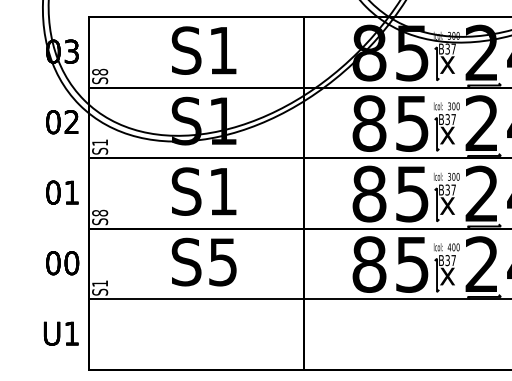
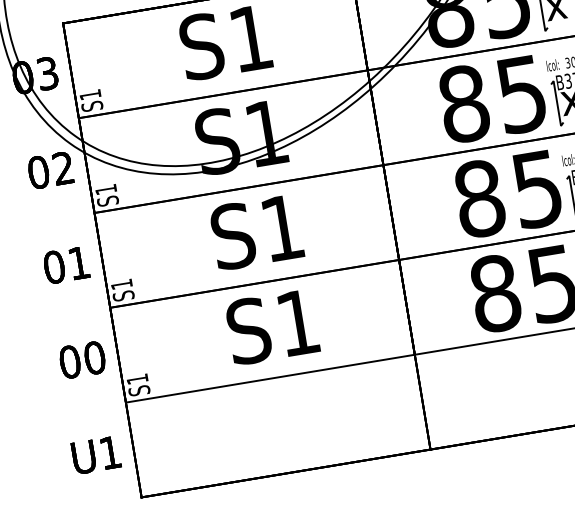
text: (100, 71) -> (90, 93), S8 -> S1
text: (100, 212) -> (122, 283), S8 -> S1
text: (222, 262) -> (297, 323), S5 -> S1

